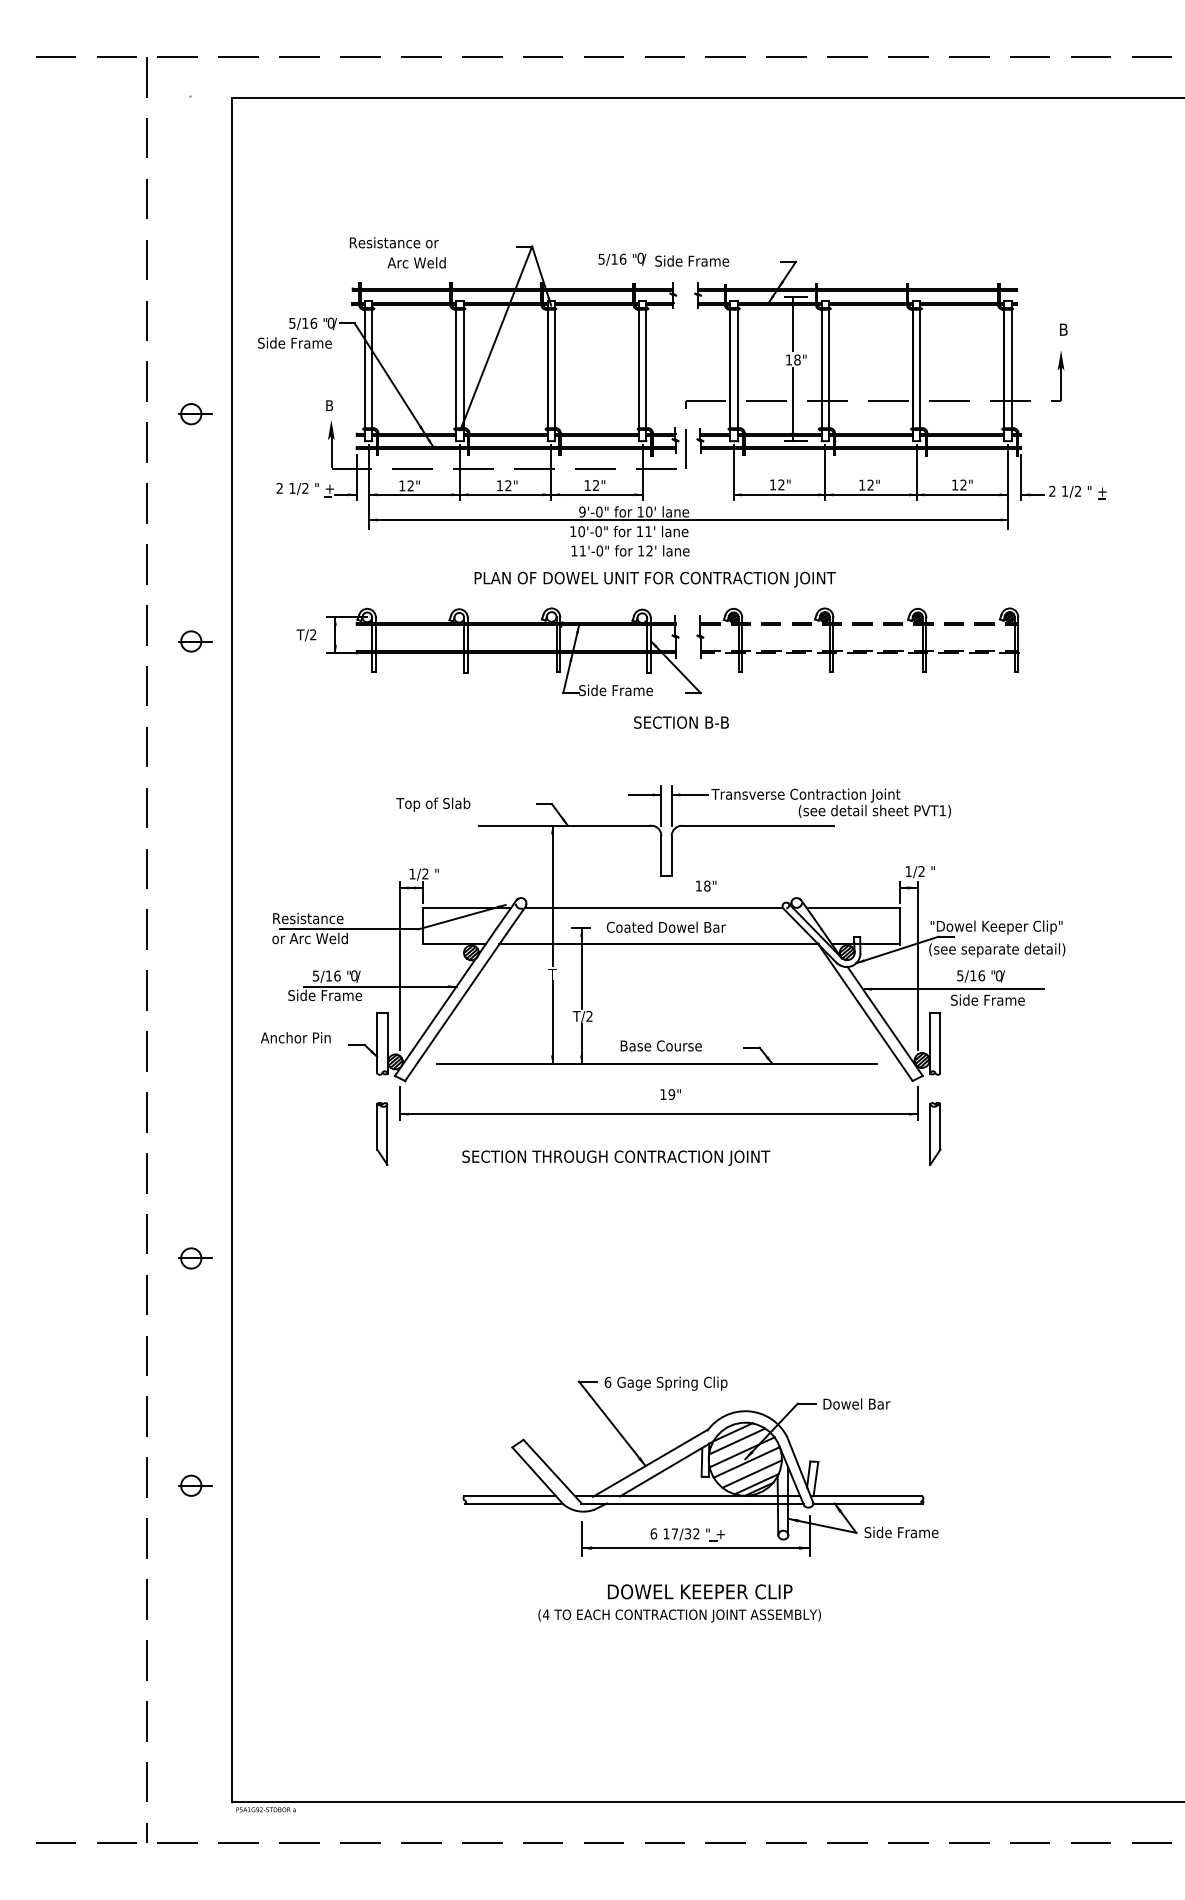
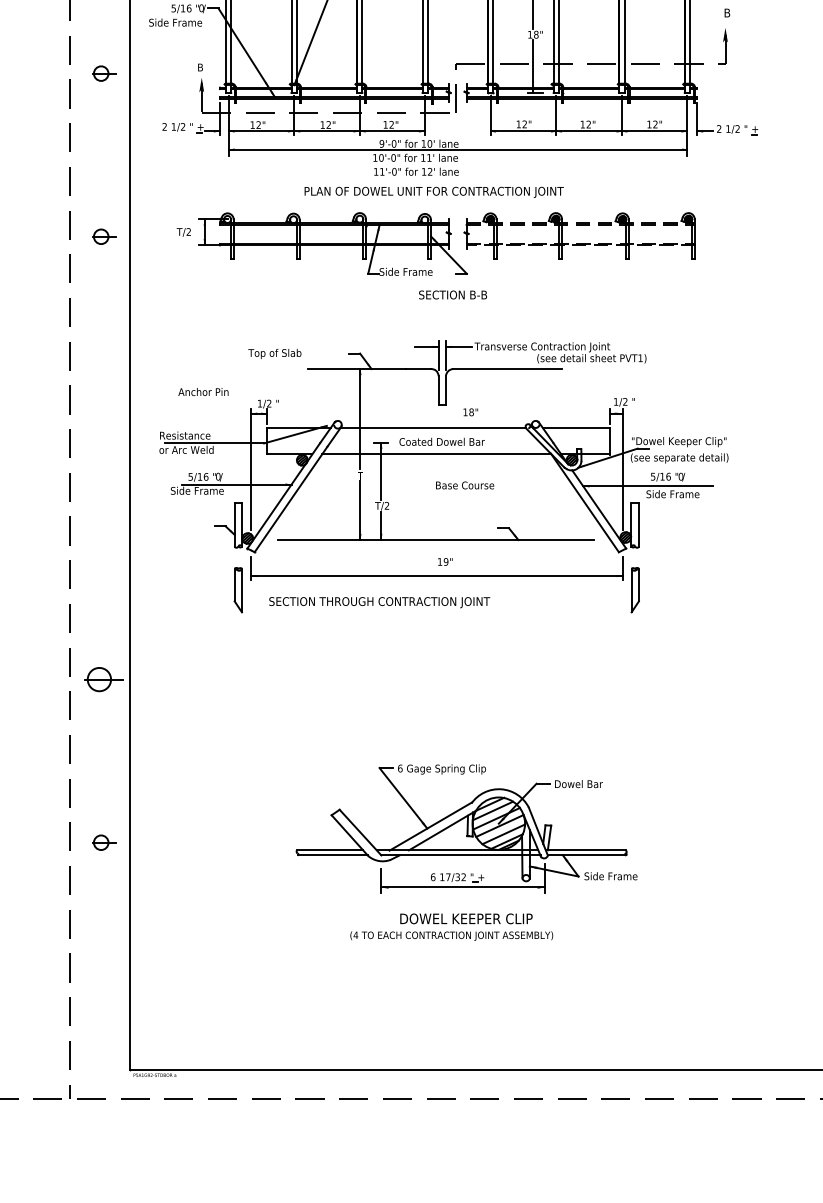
text: (295, 1037) -> (203, 391), moved
text: (660, 1045) -> (464, 485), moved
text: (616, 1158) -> (379, 602), moved
part: (195, 1258) -> (104, 679), size x1.6

